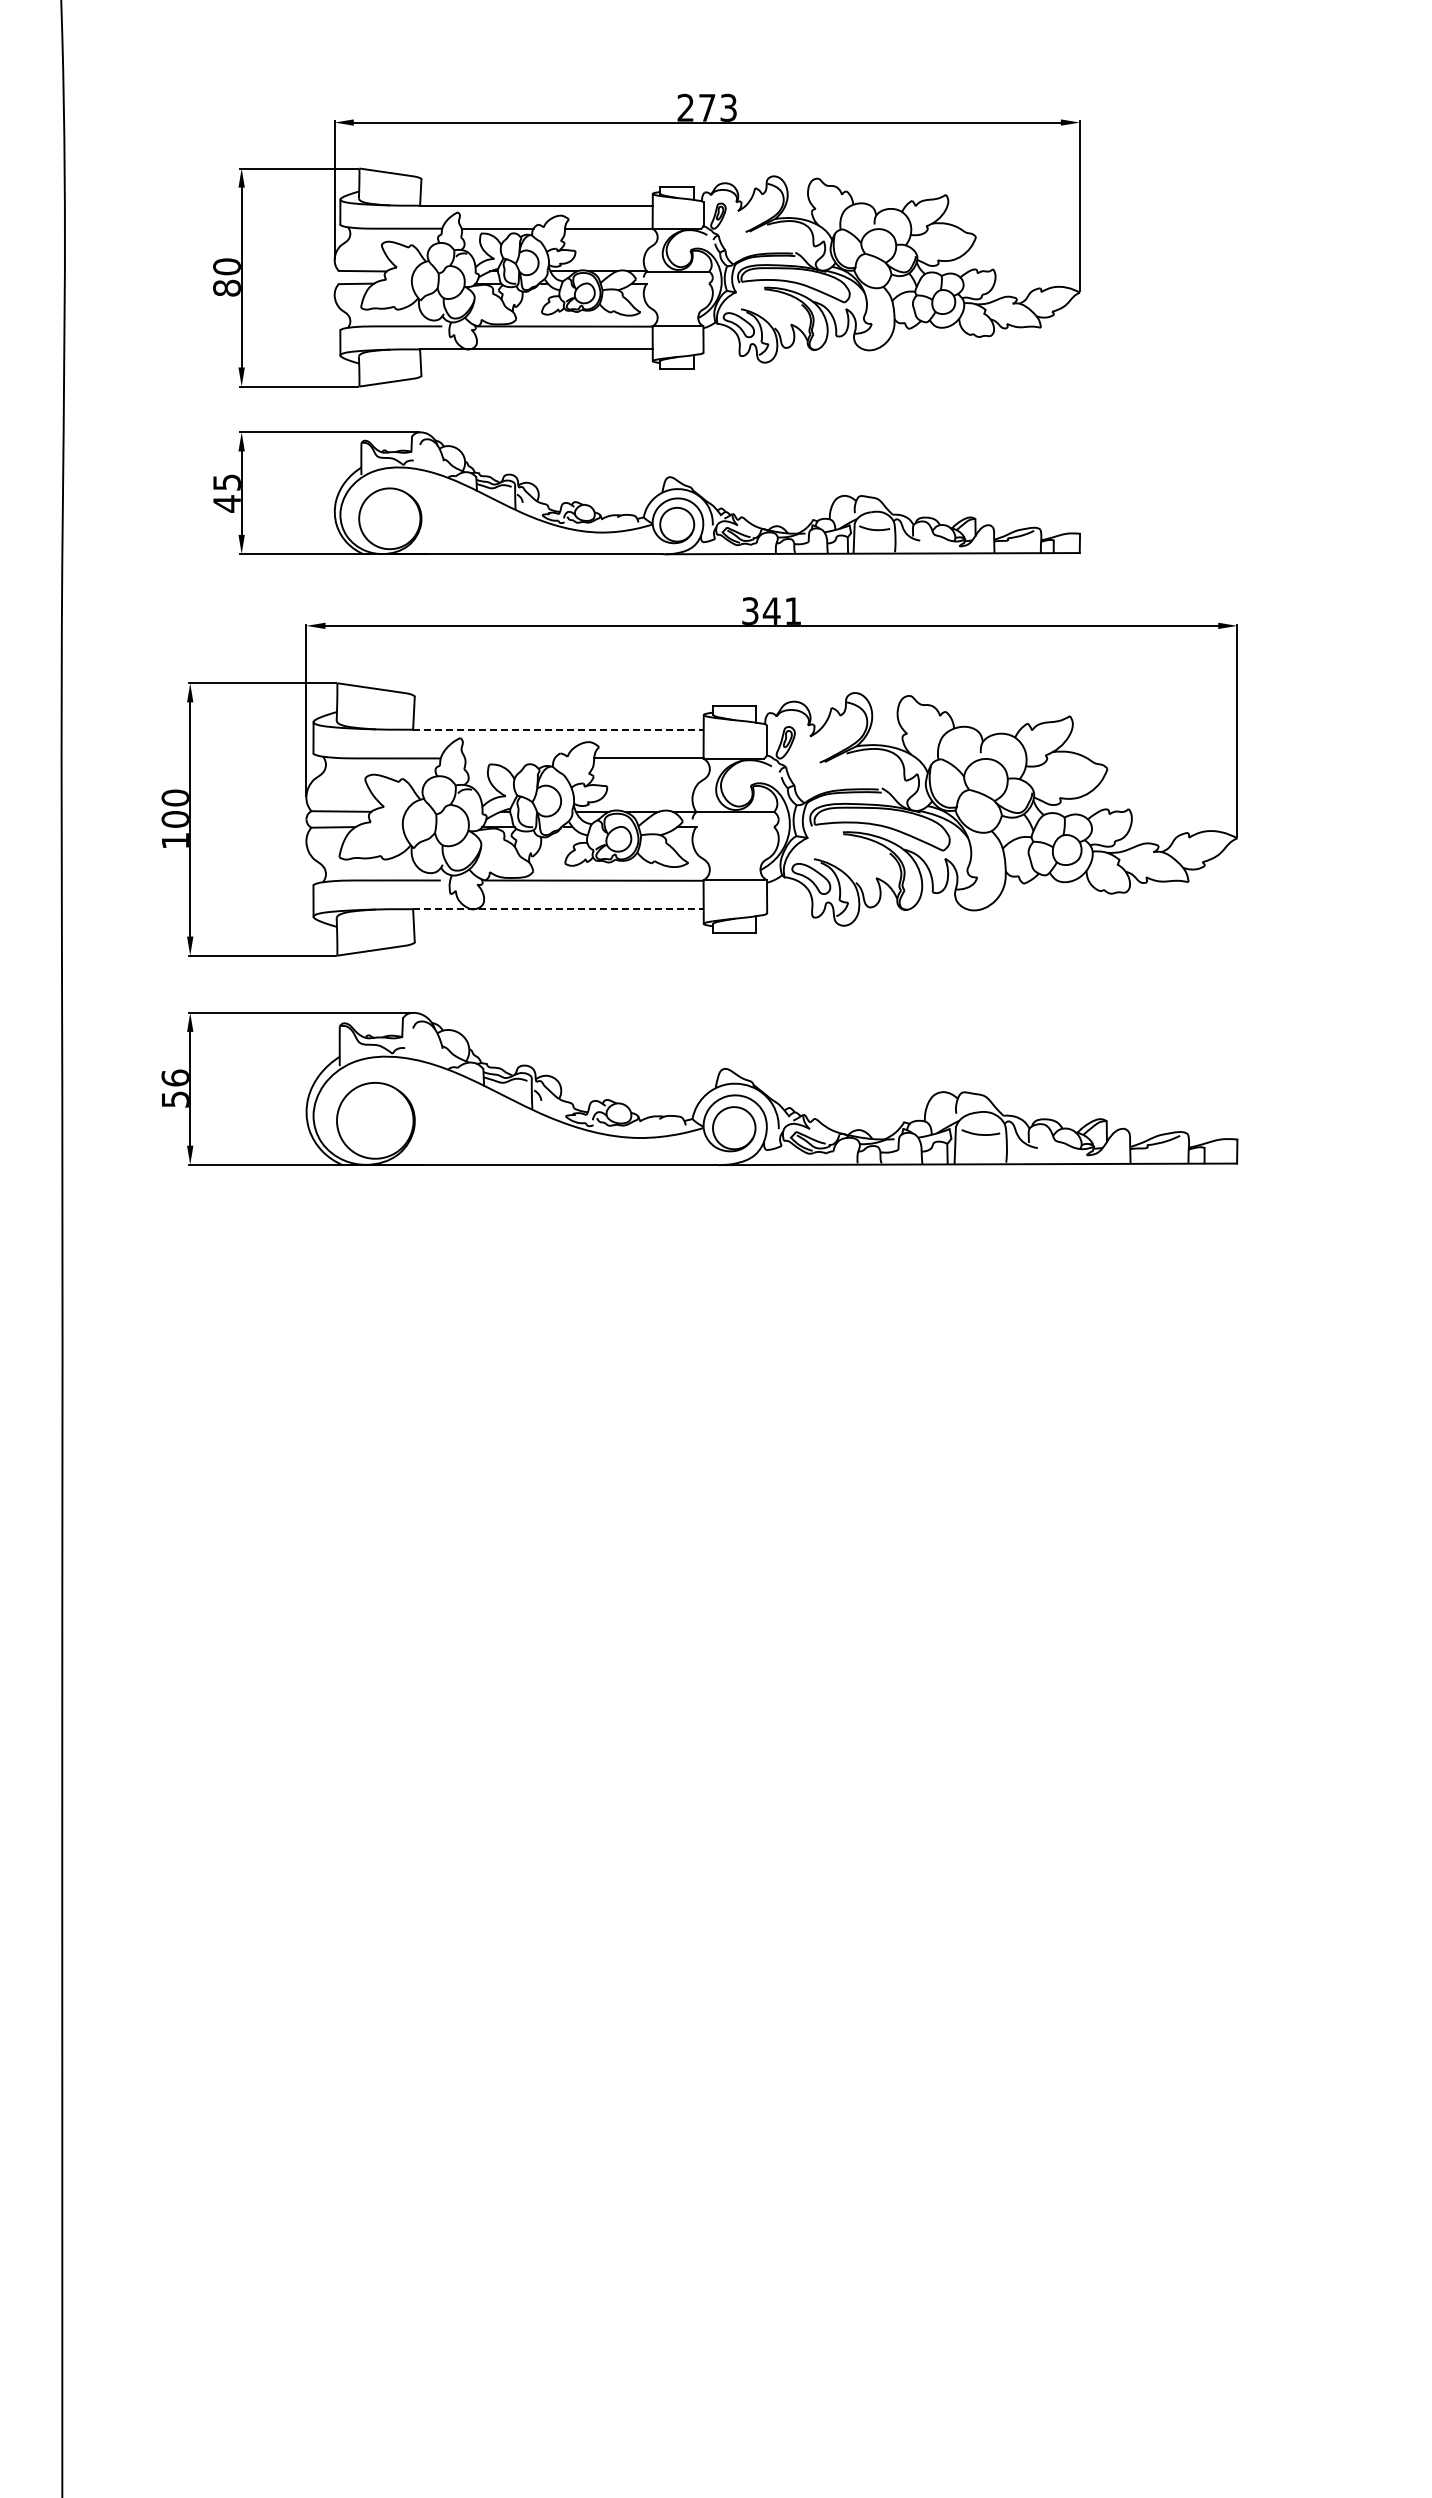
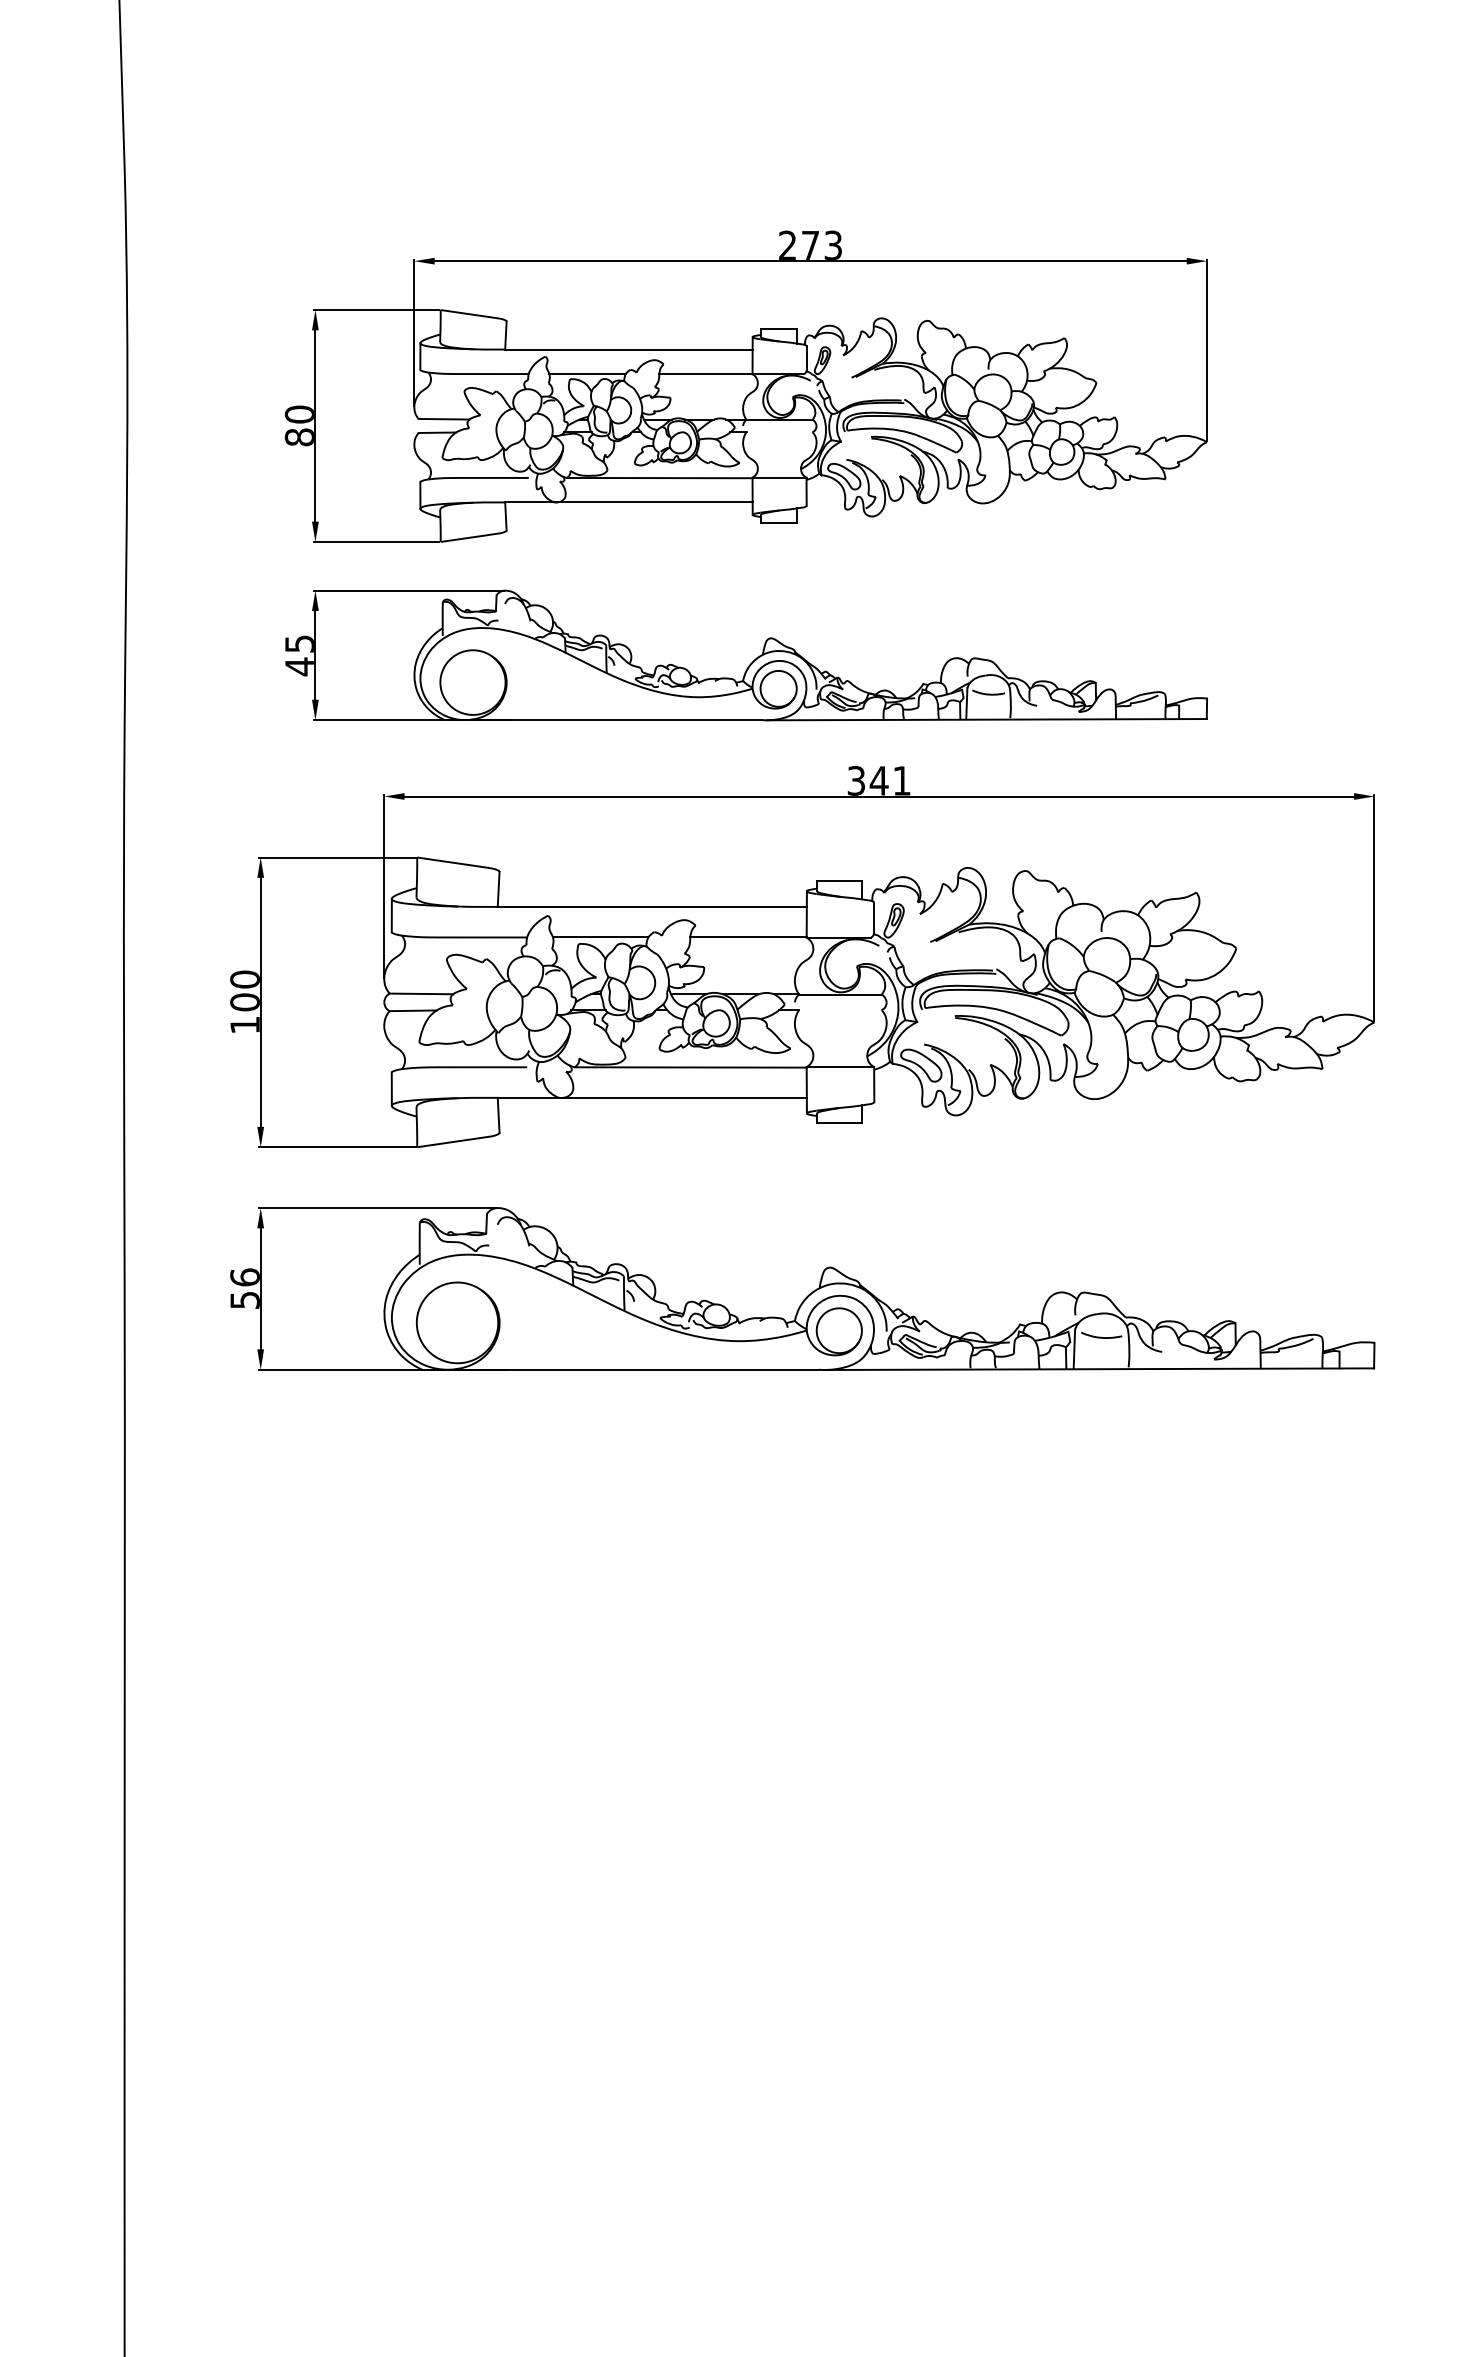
line: (558, 729) -> (652, 906), dashed -> solid
line: (509, 758) -> (600, 937), added
line: (558, 909) -> (652, 1098), dashed -> solid

